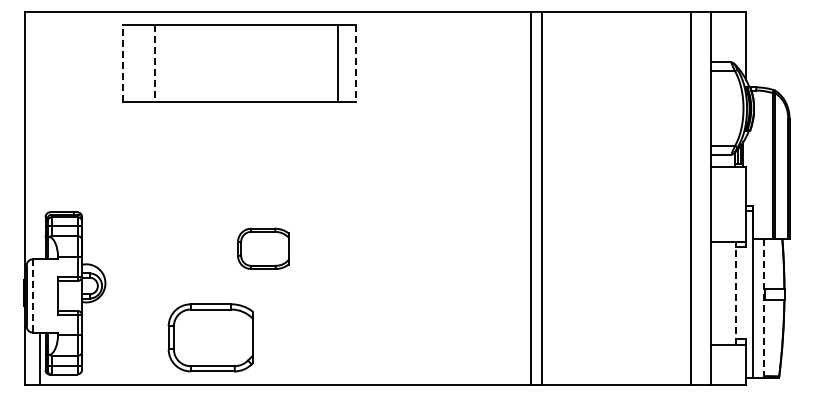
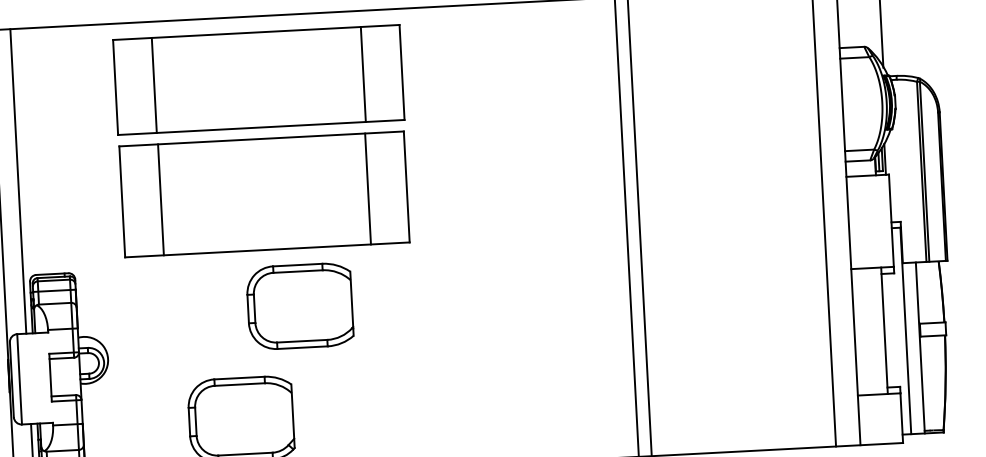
line: (123, 63) -> (116, 87), dashed -> solid
line: (154, 63) -> (154, 85), dashed -> solid
line: (338, 63) -> (363, 74), moved
line: (355, 63) -> (401, 72), dashed -> solid
line: (40, 135) -> (18, 181), added
part: (239, 156) -> (264, 194), added
part: (263, 248) -> (300, 306), size x1.67
line: (735, 292) -> (884, 329), dashed -> solid
line: (32, 295) -> (19, 378), dashed -> solid
line: (763, 308) -> (919, 347), dashed -> solid

